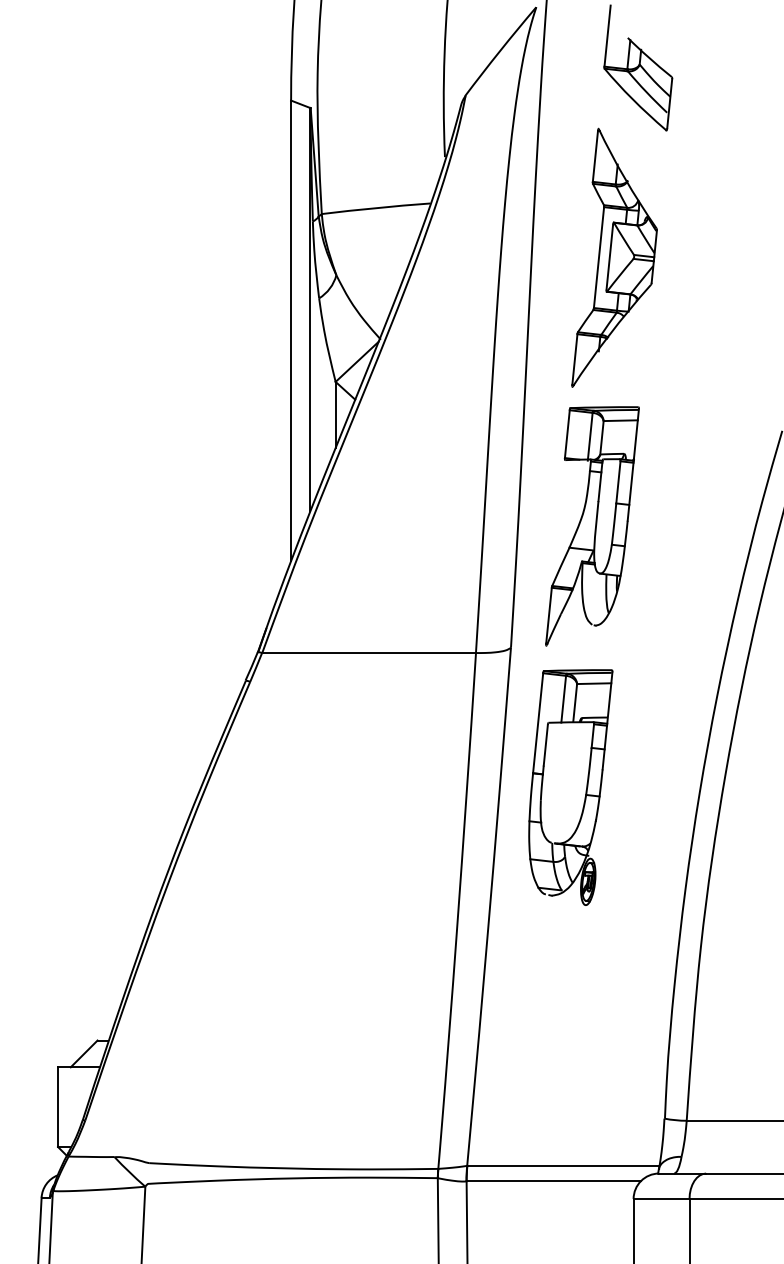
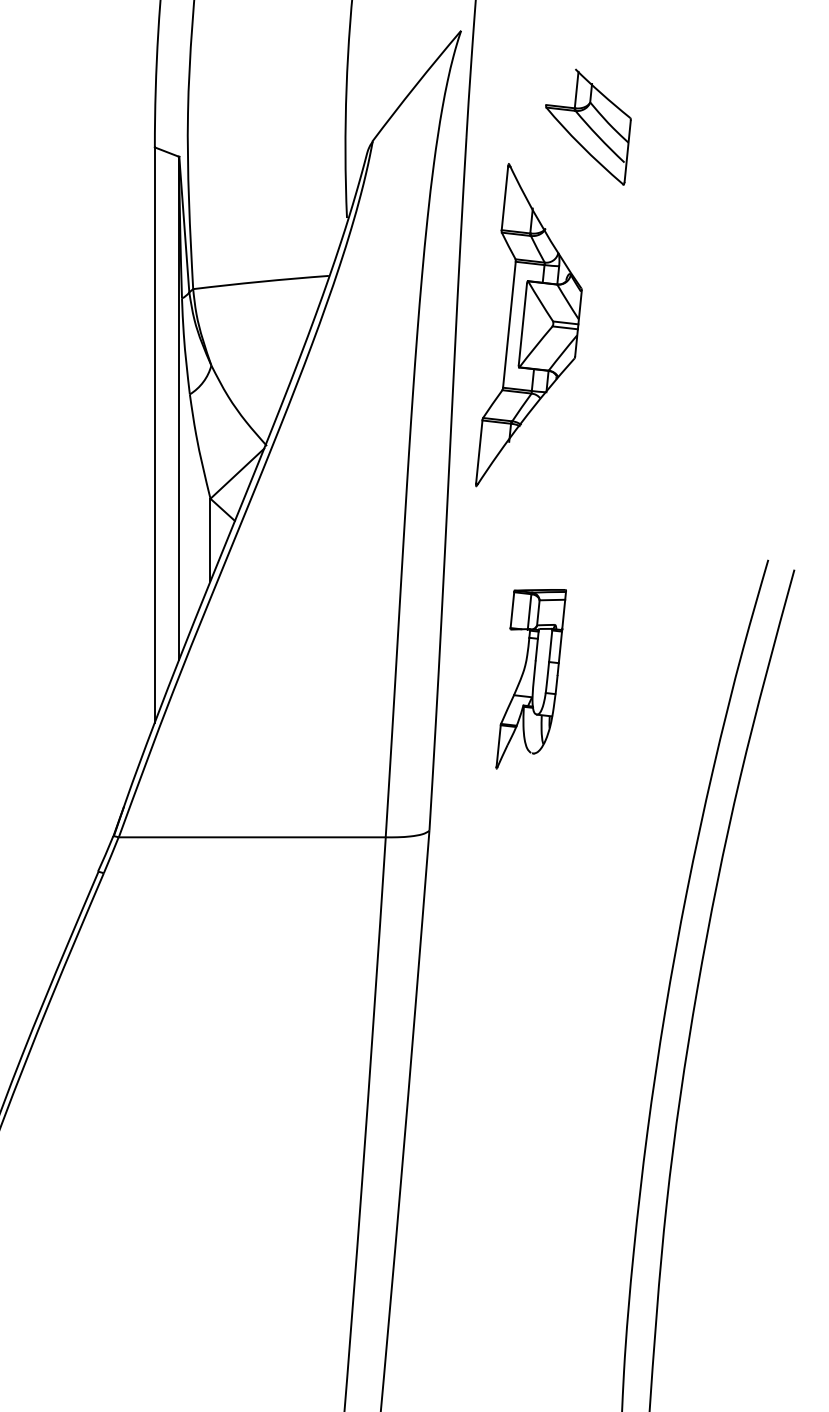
line: (607, 35) -> (549, 66), removed
part: (614, 257) -> (528, 324), moved
part: (592, 526) -> (531, 679), size x0.6
part: (570, 787) -> (503, 1005), removed

